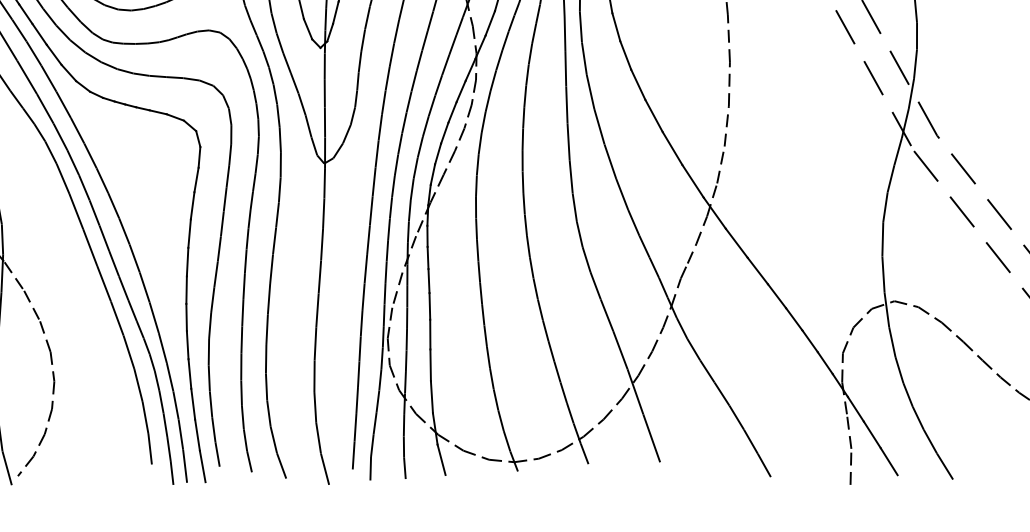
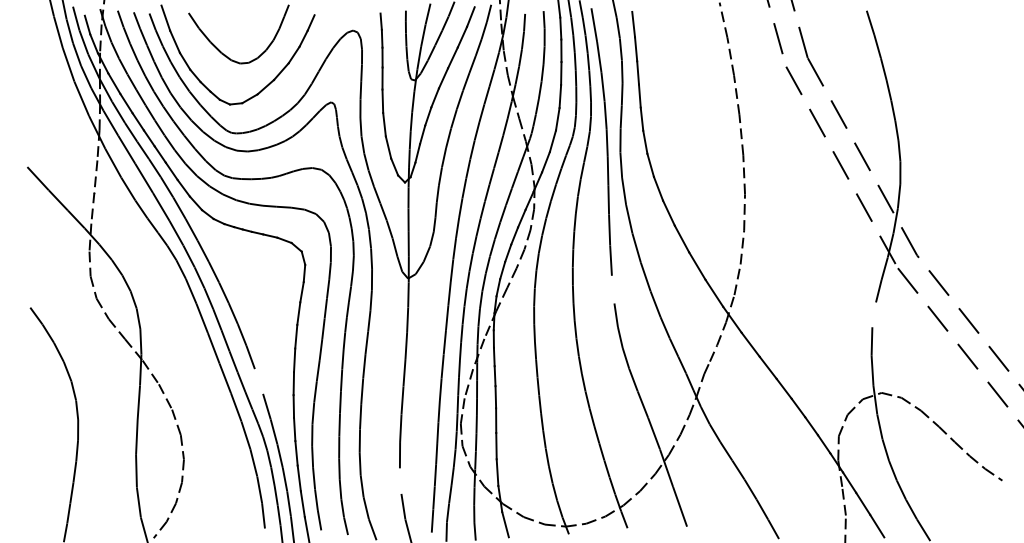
line: (570, 176) -> (612, 289), removed
line: (885, 206) -> (874, 314), removed
line: (144, 287) -> (258, 381), removed
line: (315, 406) -> (400, 480), removed

